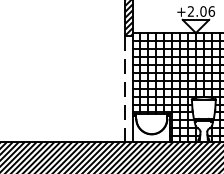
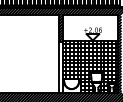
line: (124, 89) -> (58, 67), dashed -> solid

